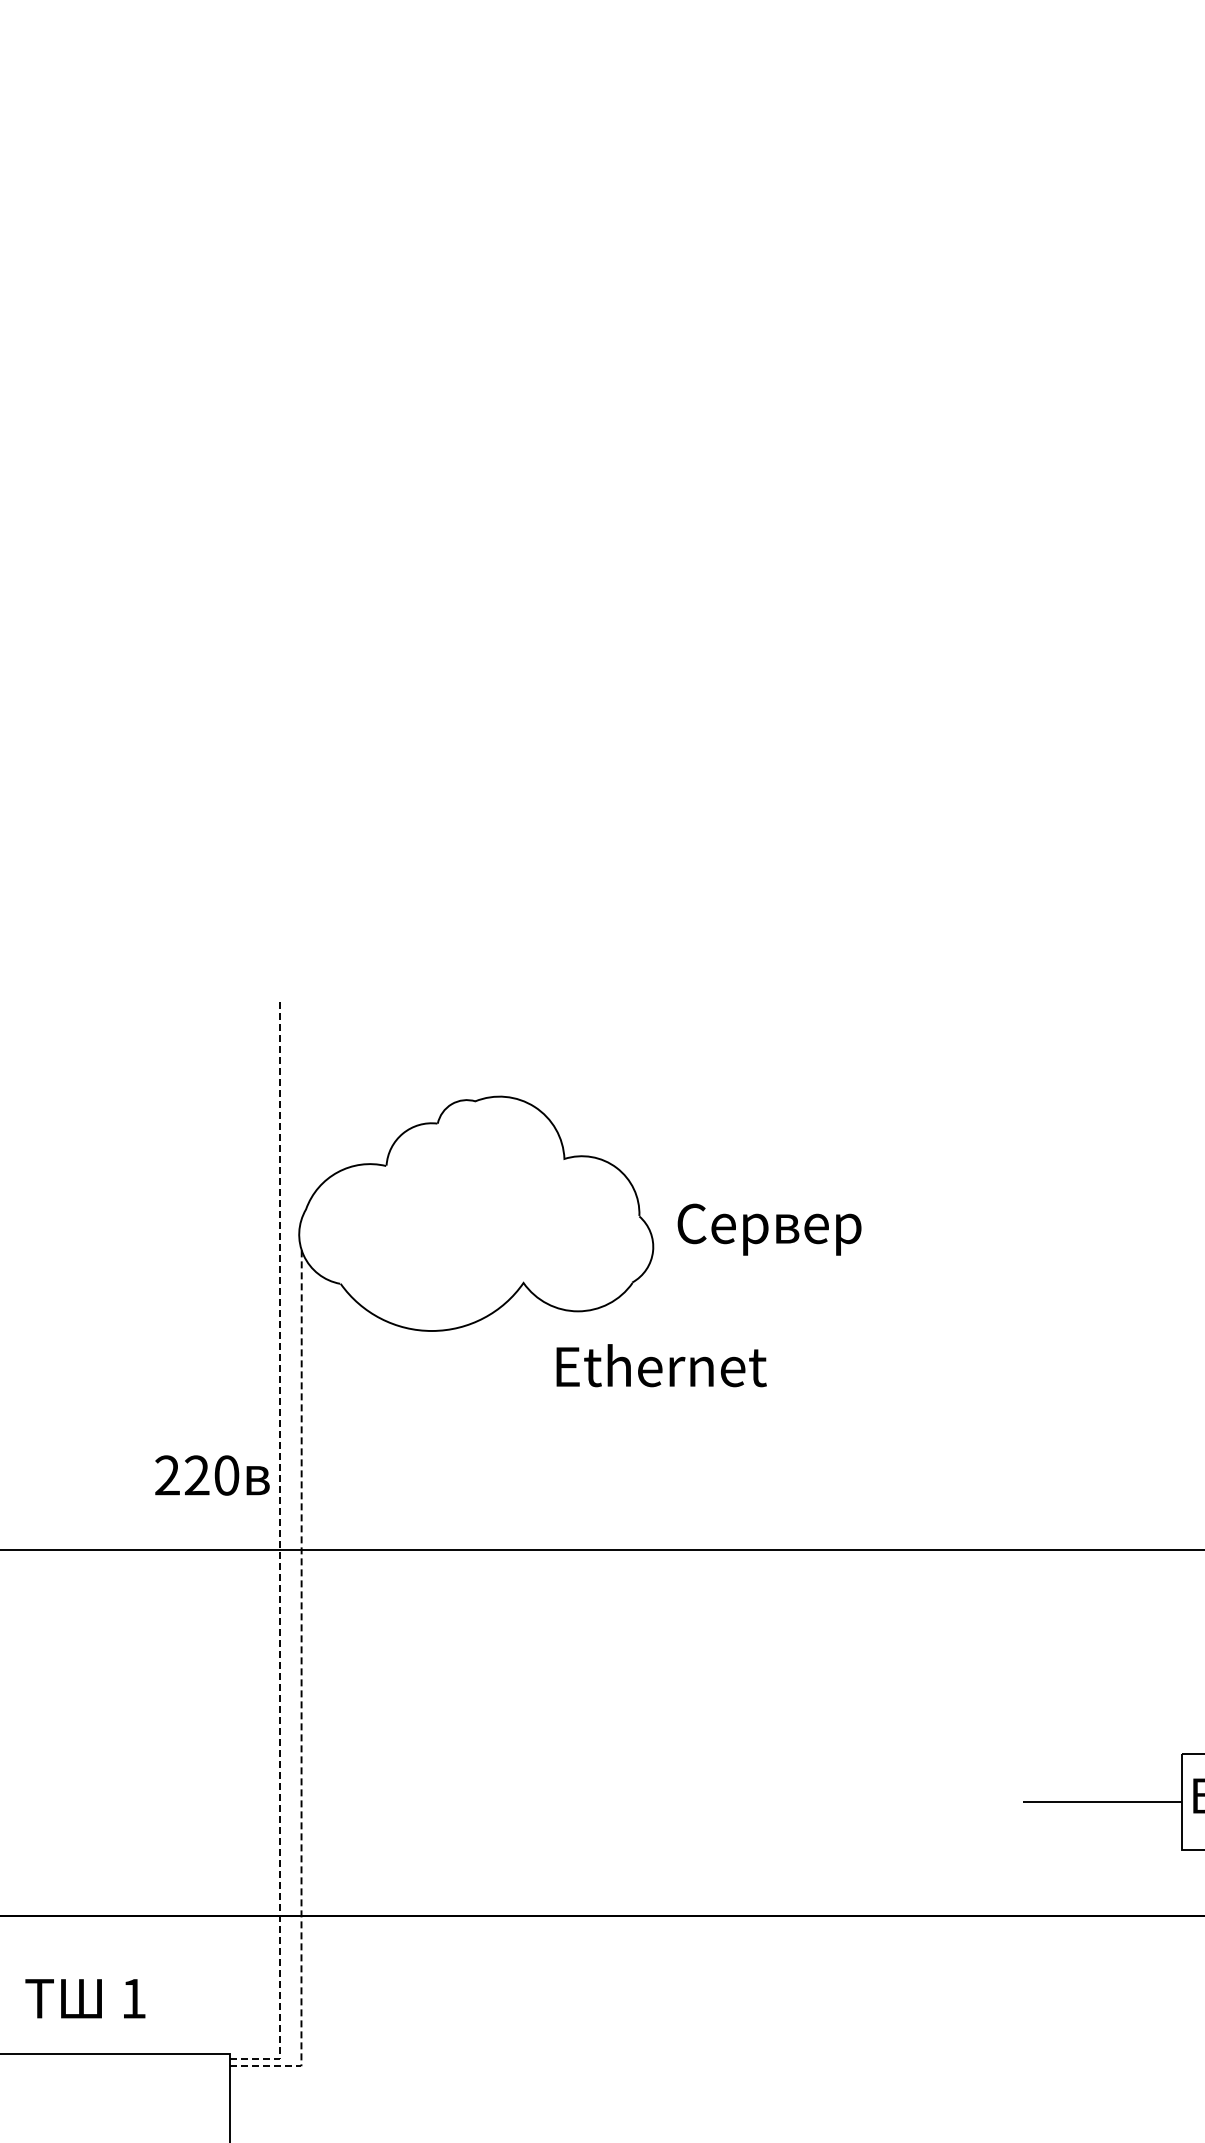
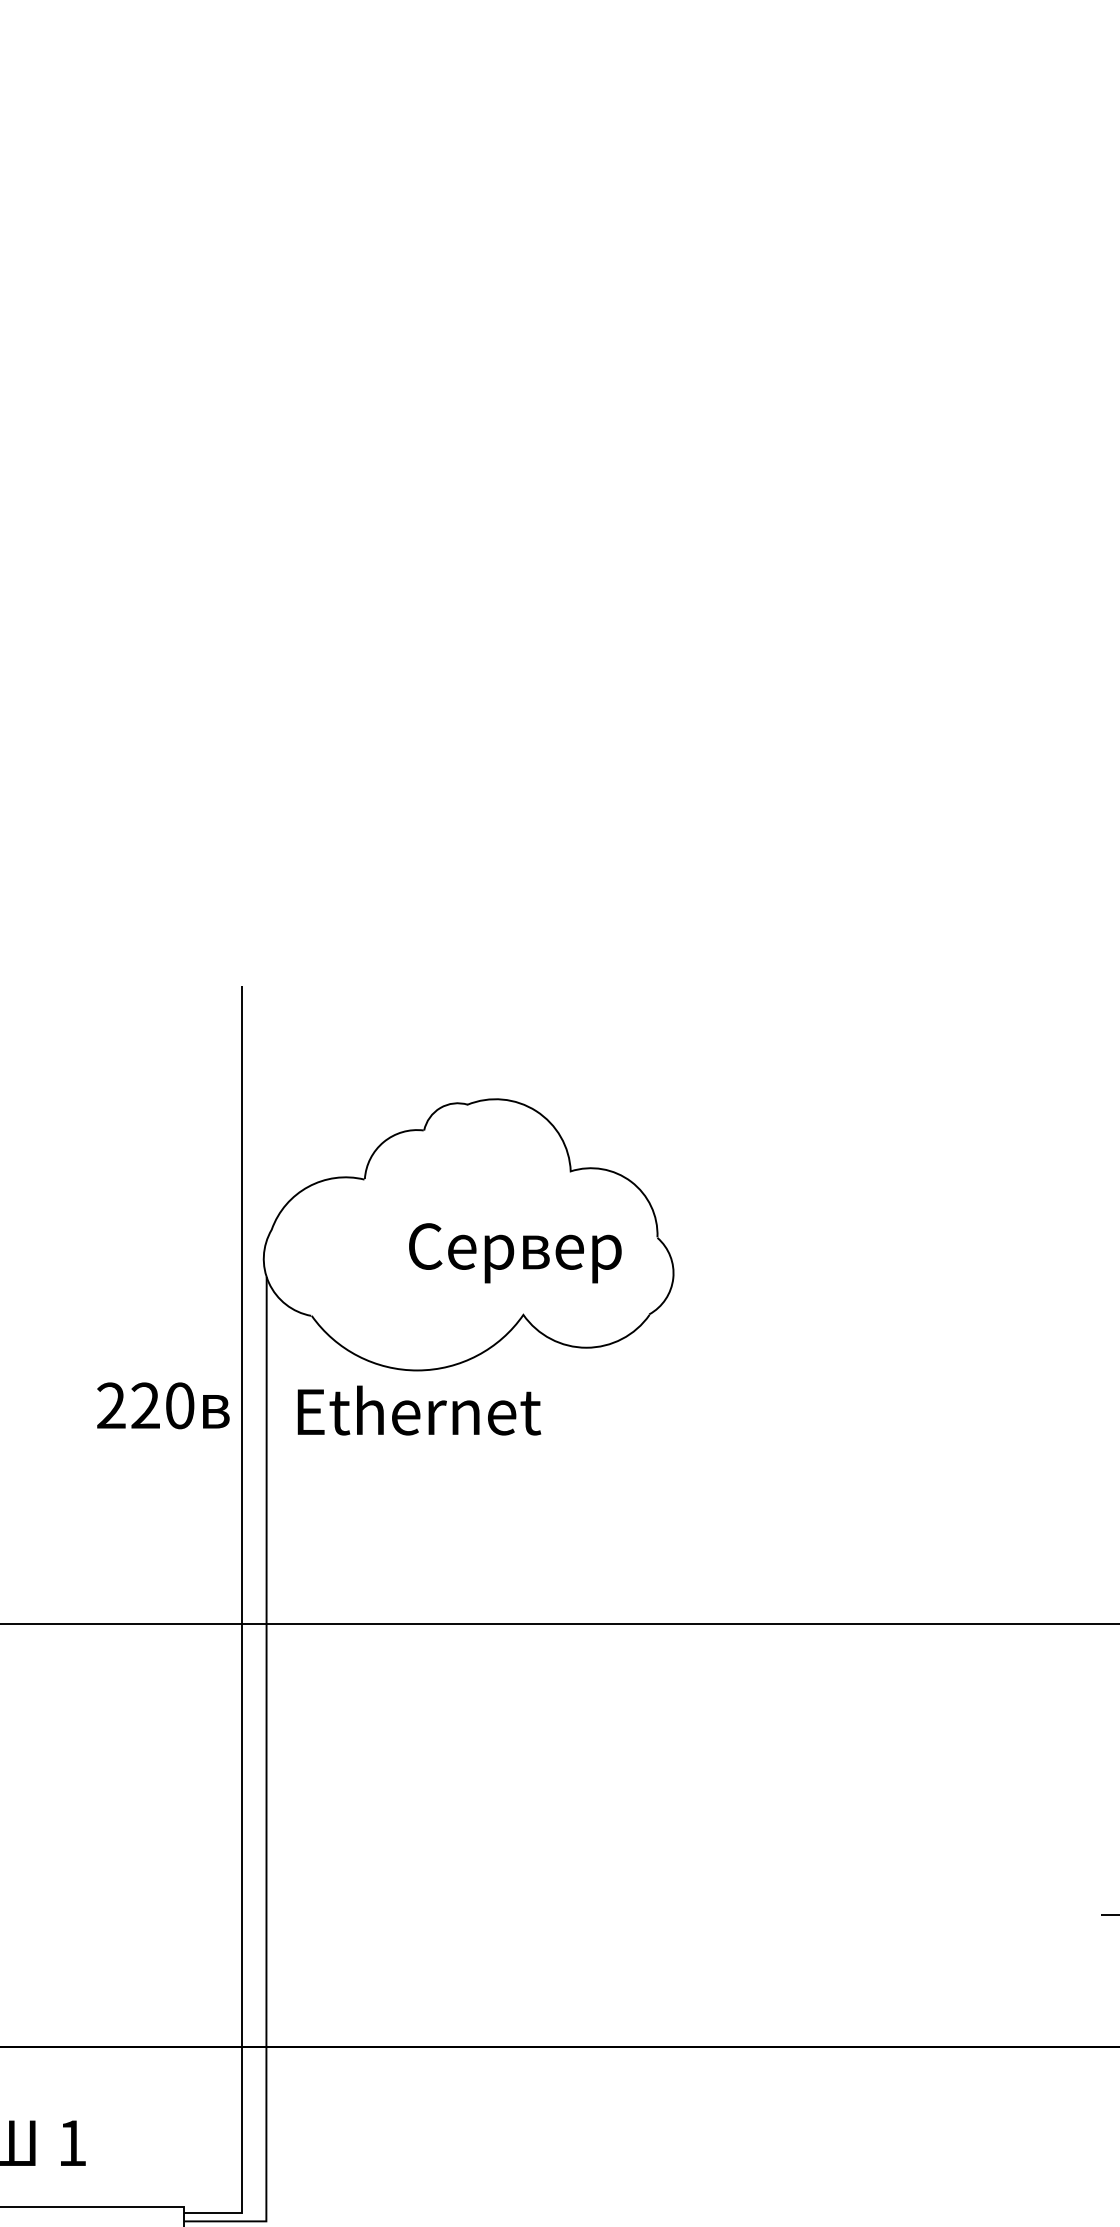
text: (769, 1229) -> (515, 1253), moved
text: (661, 1365) -> (419, 1410), moved
text: (212, 1475) -> (163, 1405), moved
line: (280, 1554) -> (242, 1629), dashed -> solid
line: (301, 1694) -> (266, 1791), dashed -> solid

